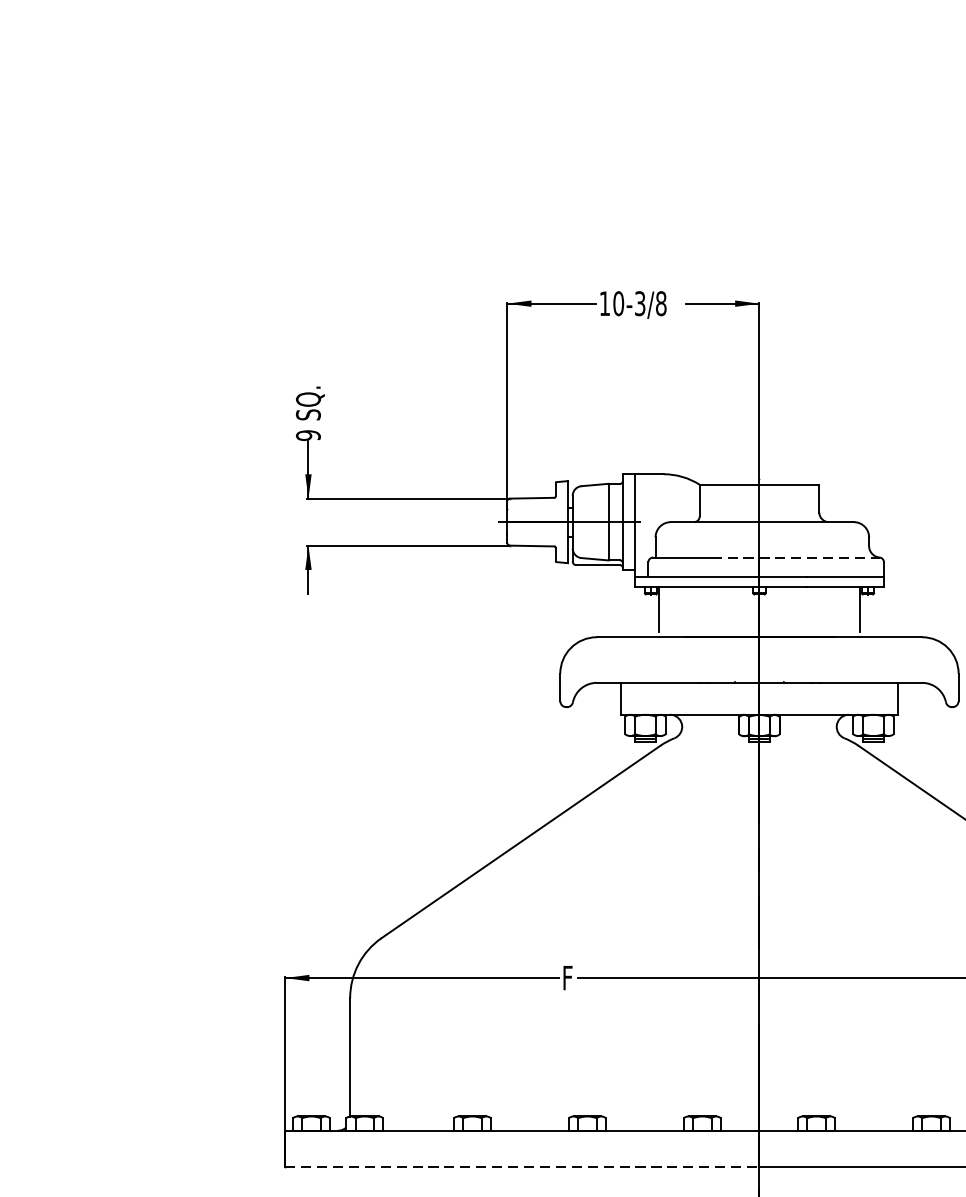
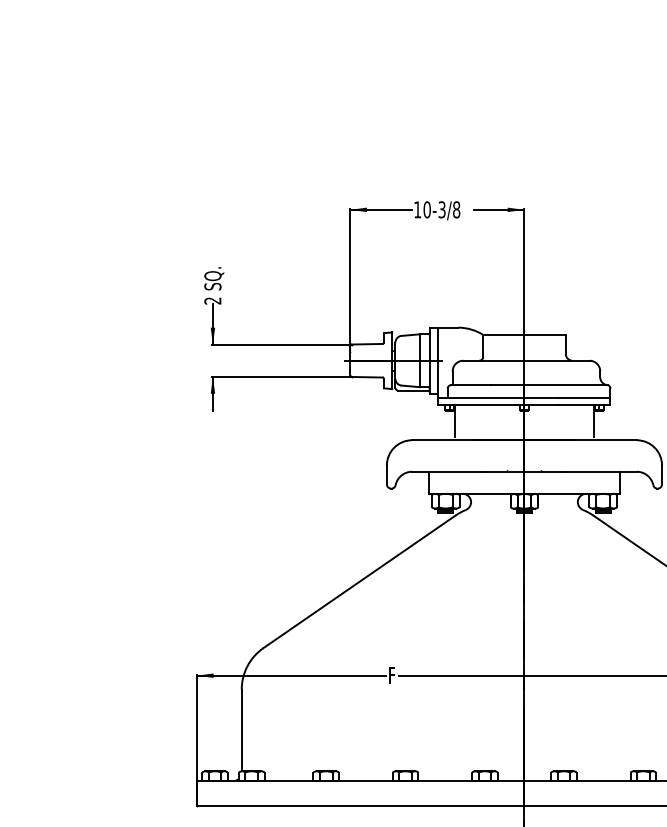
text: (307, 434) -> (212, 300), 9 -> 2
line: (797, 557) -> (550, 385), dashed -> solid
line: (522, 1167) -> (360, 806), dashed -> solid

